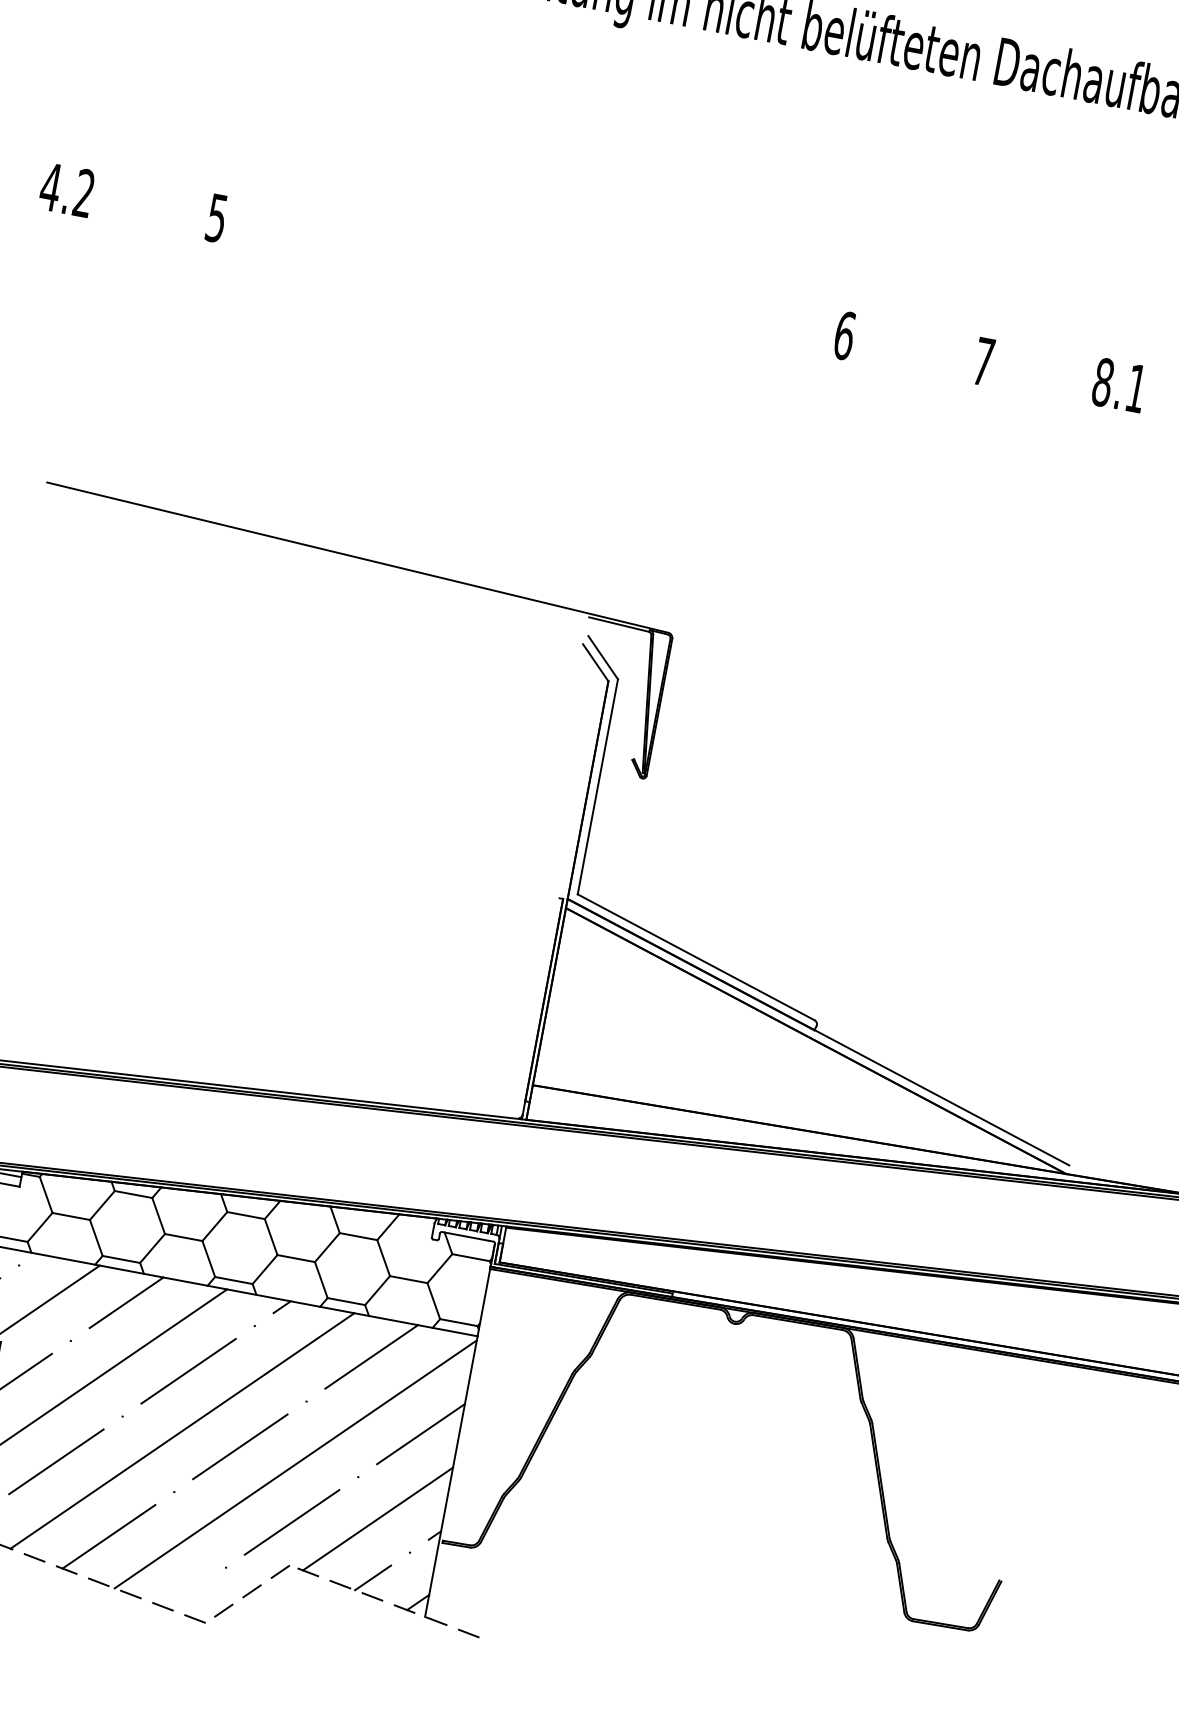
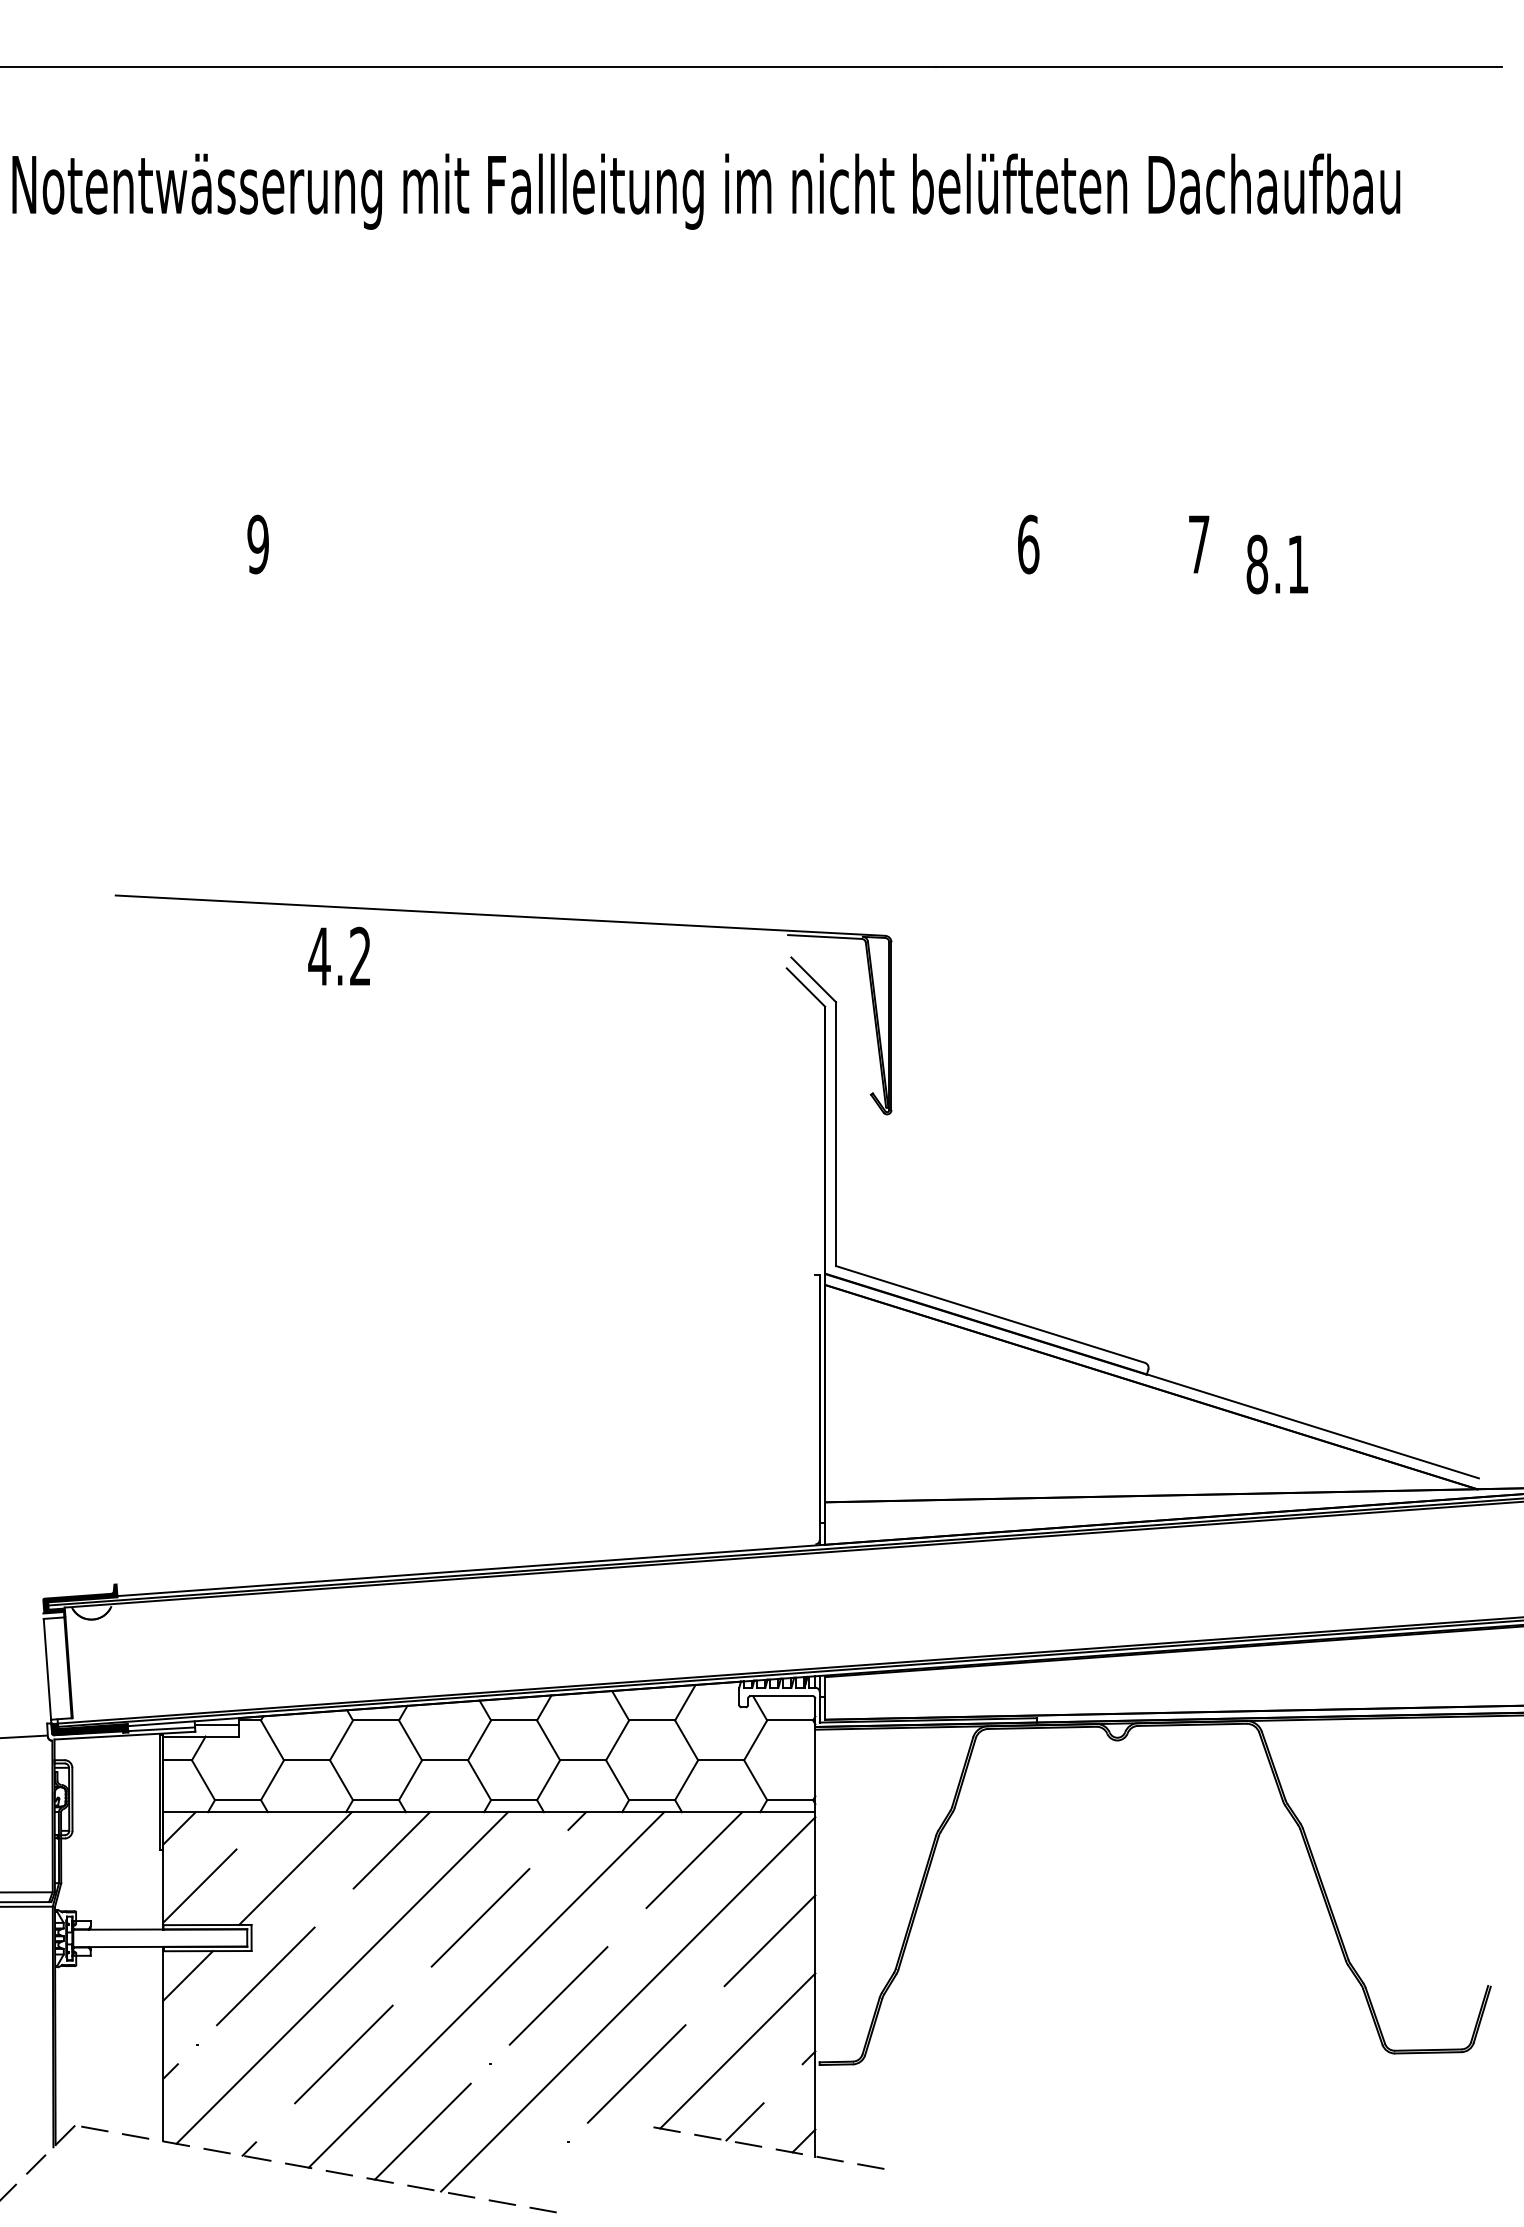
text: (66, 189) -> (338, 955), moved
text: (216, 218) -> (257, 544), 5 -> 9
text: (1118, 385) -> (1276, 564), moved
line: (252, 1591) -> (604, 2164), removed

